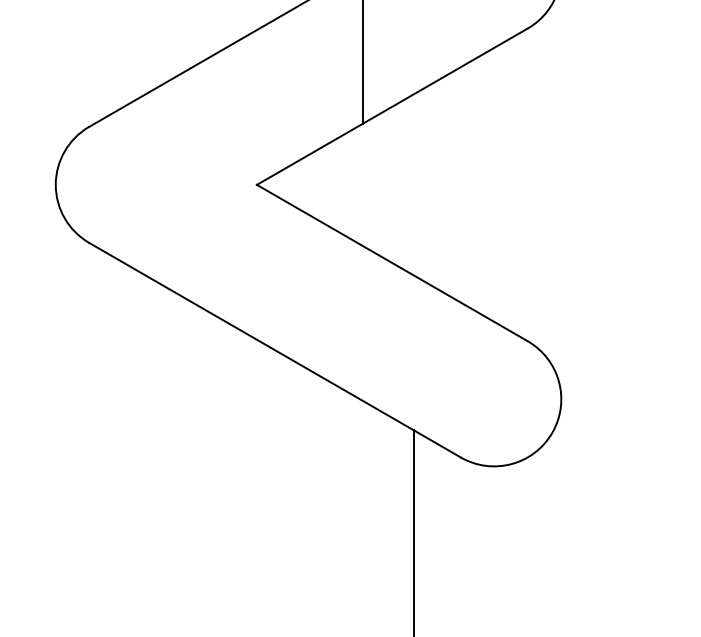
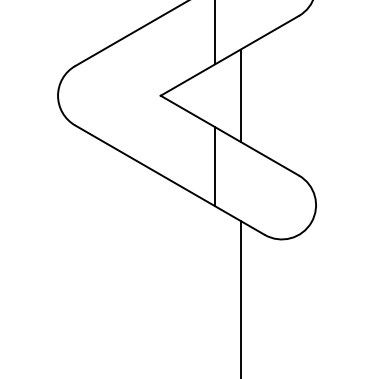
line: (413, 184) -> (240, 95), added
line: (362, 323) -> (214, 166), added

